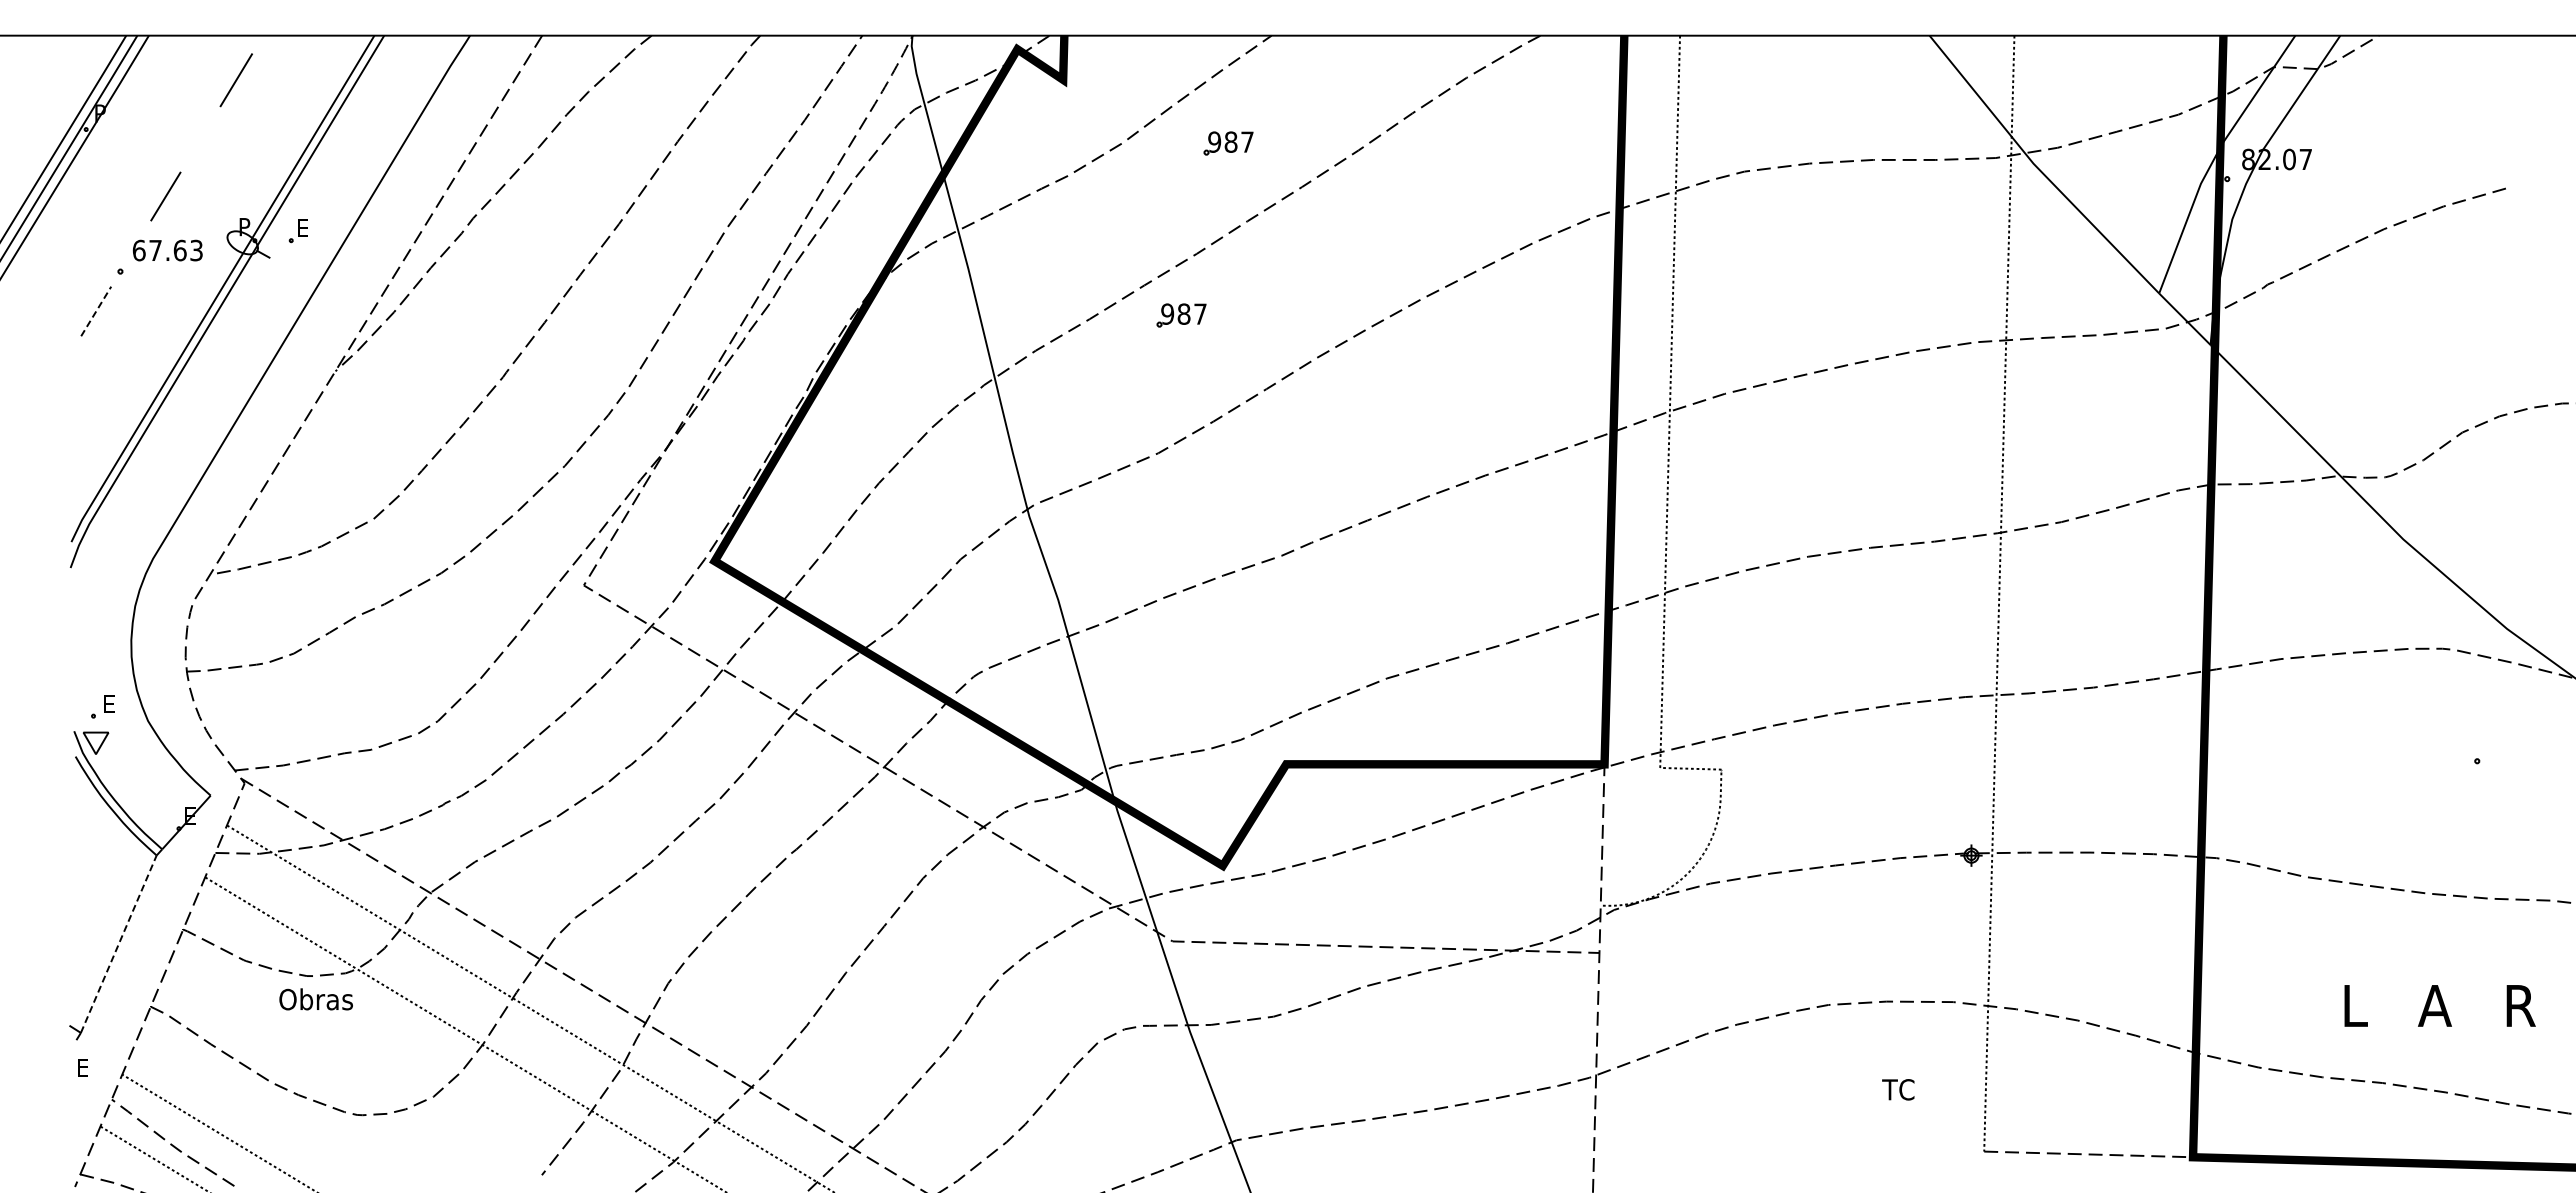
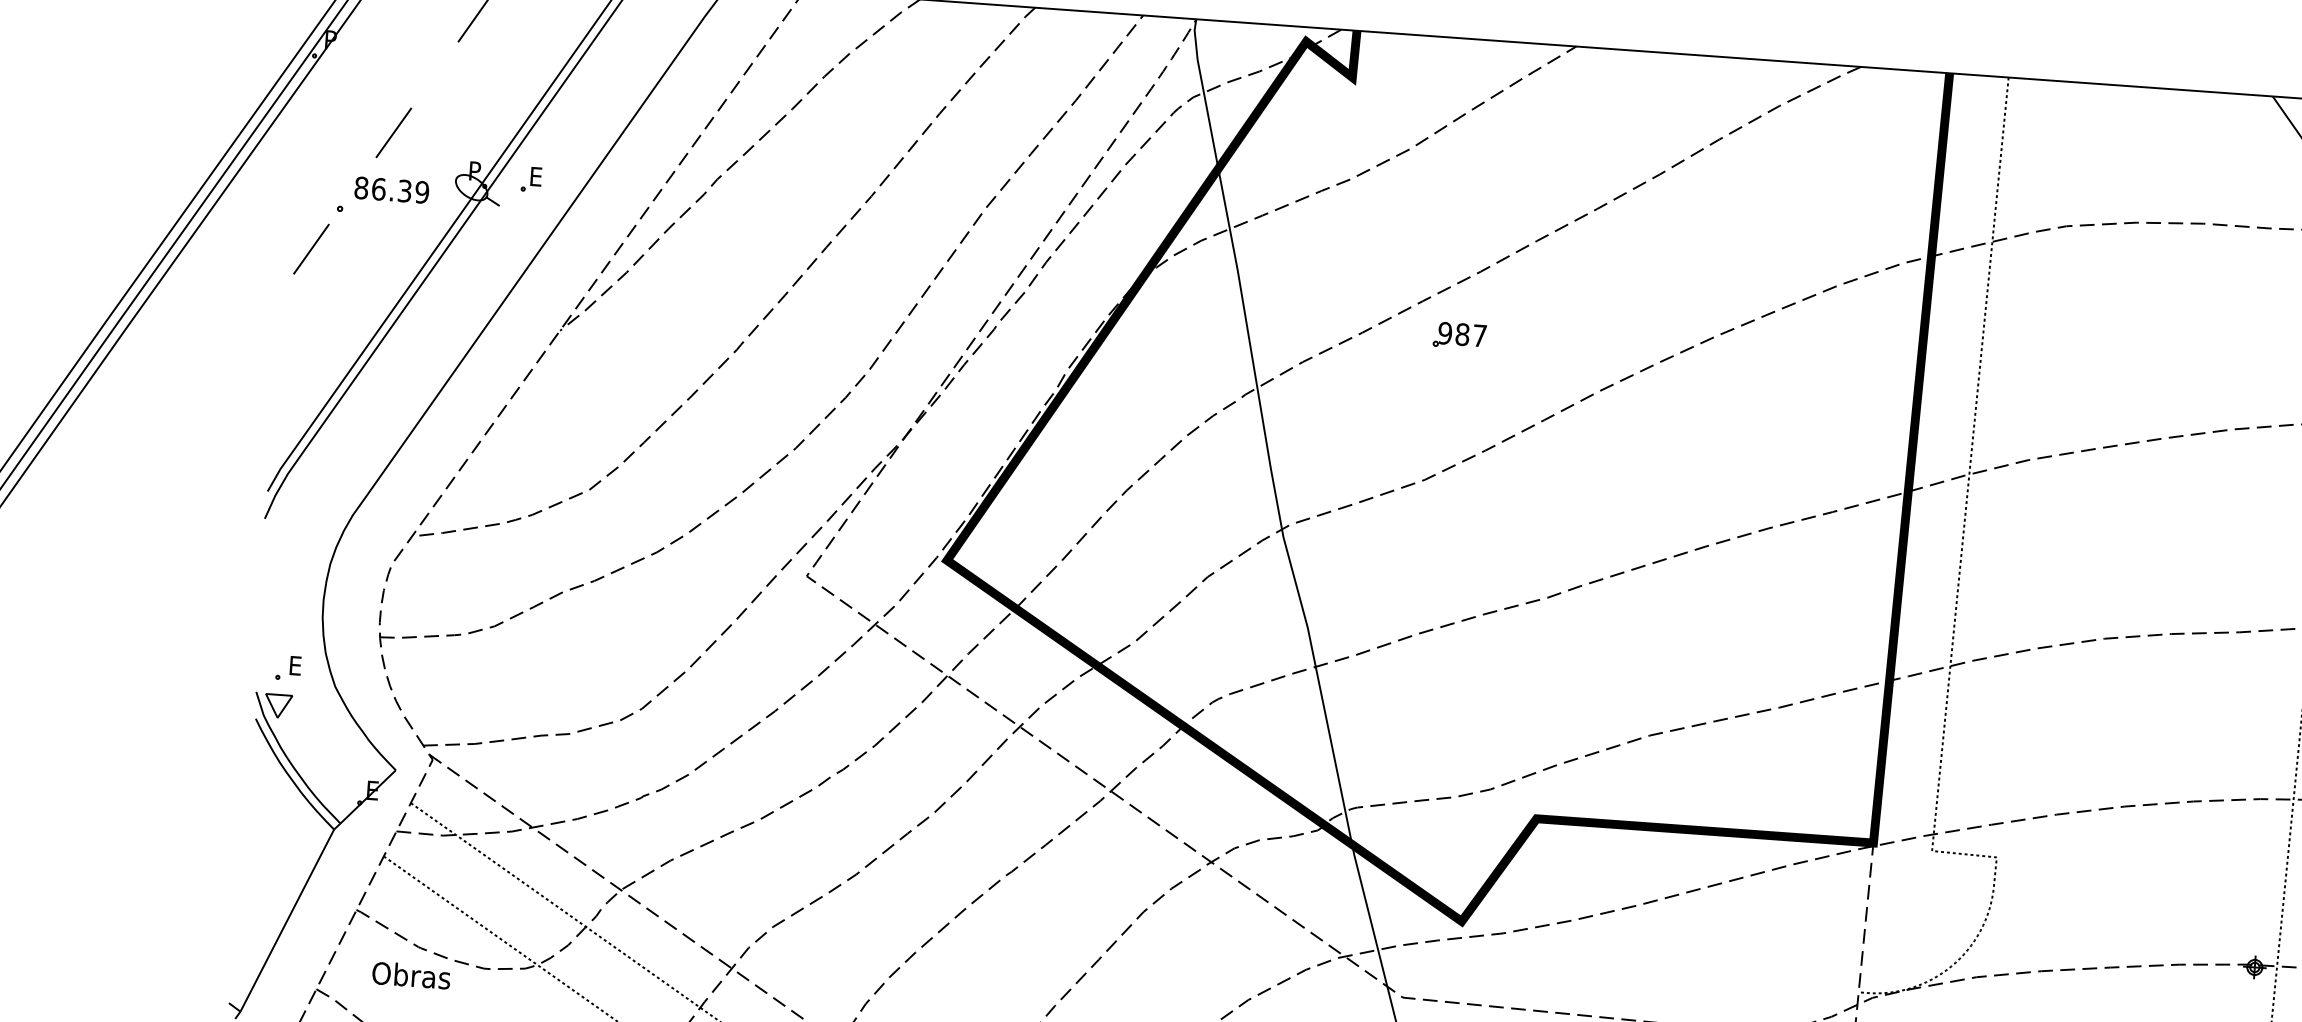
part: (1228, 143) -> (1522, 157), removed
text: (167, 250) -> (391, 190), 67.63 -> 86.39
line: (96, 311) -> (311, 249), dashed -> solid
line: (118, 943) -> (287, 919), dashed -> solid
text: (315, 999) -> (410, 975), moved

